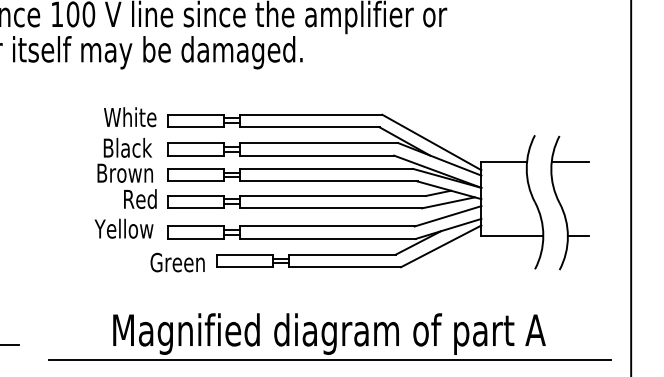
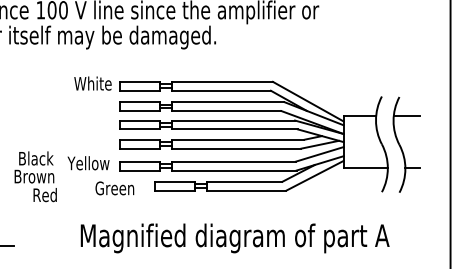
text: (126, 173) -> (35, 176), moved
text: (177, 262) -> (114, 188), moved
line: (328, 360) -> (234, 257), removed

